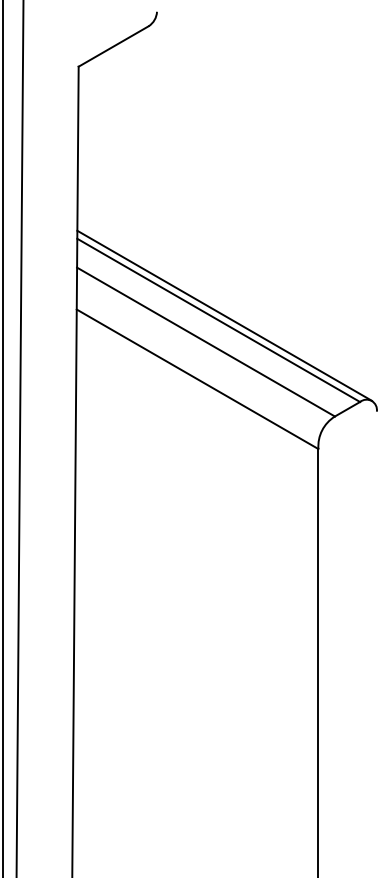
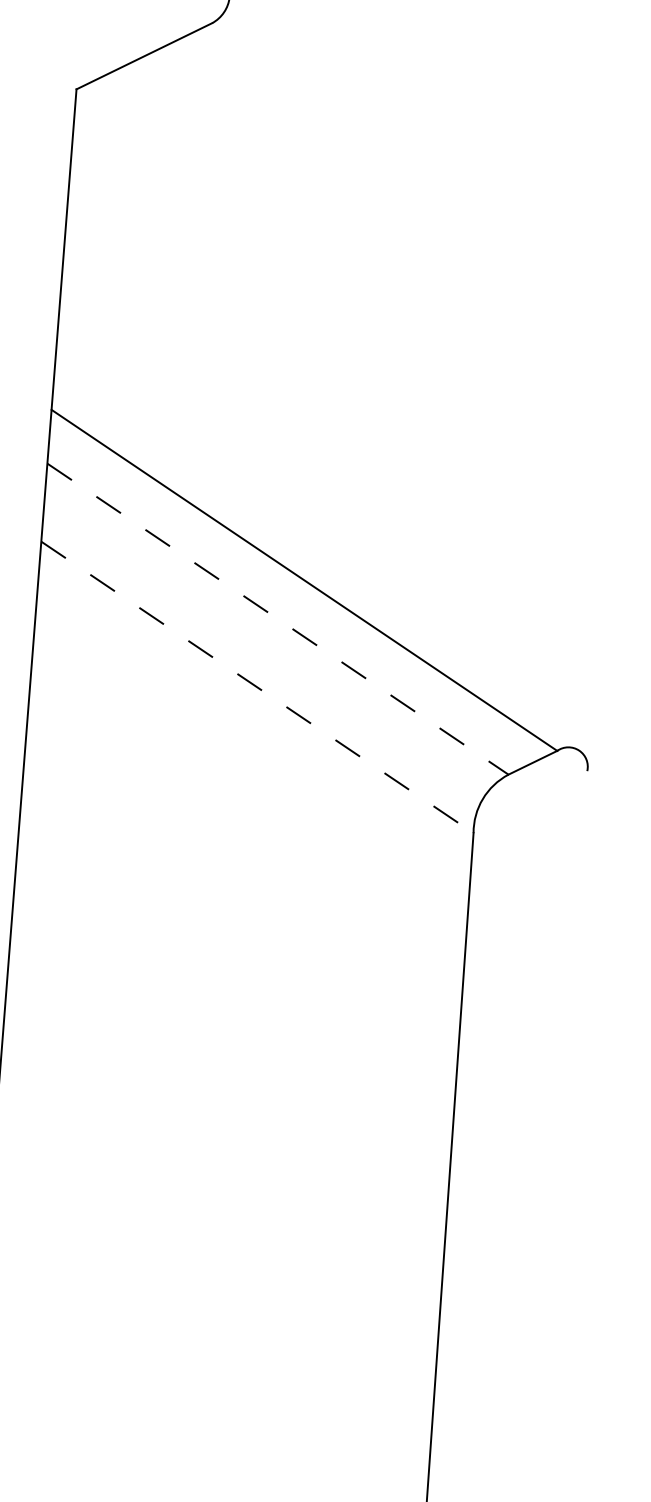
line: (224, 315) -> (315, 572), removed
line: (206, 342) -> (278, 619), solid -> dashed
line: (197, 379) -> (257, 687), solid -> dashed

